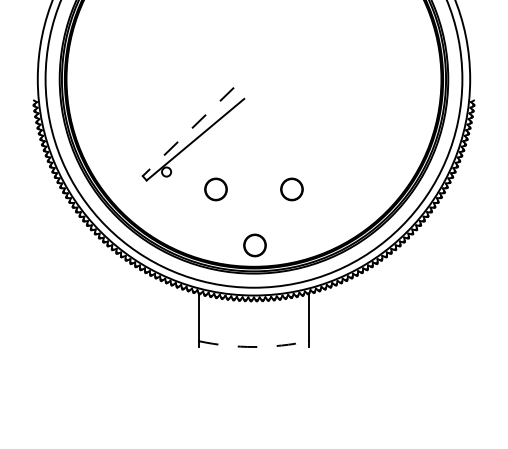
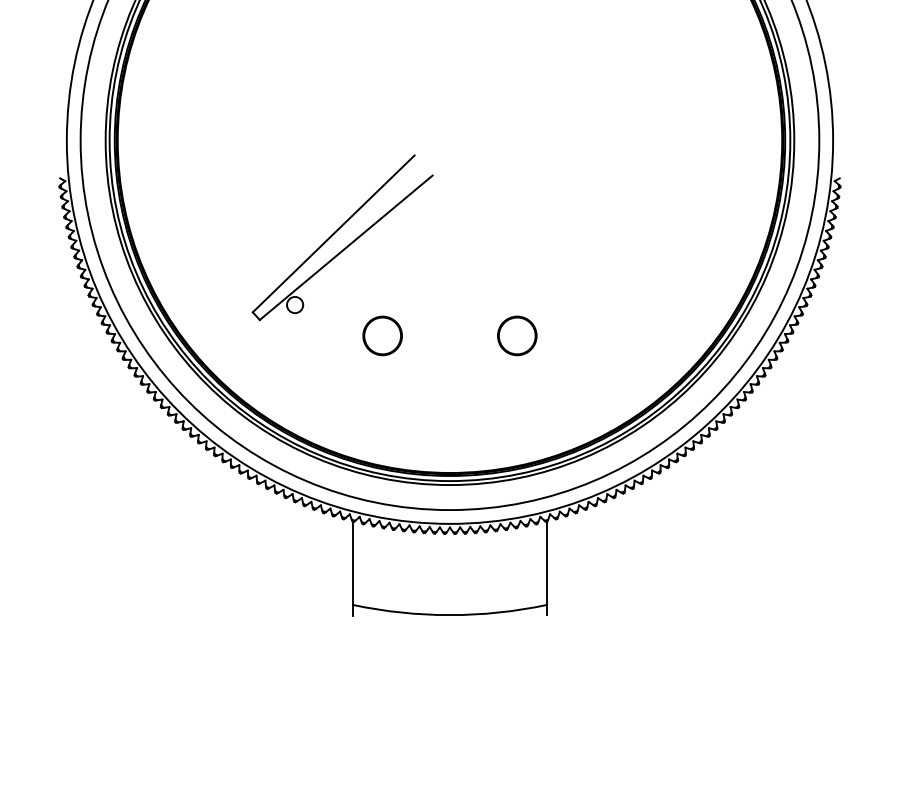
line: (188, 131) -> (333, 233), dashed -> solid
part: (254, 245) -> (450, 435), removed
arc: (253, 347) -> (449, 615), dashed -> solid

